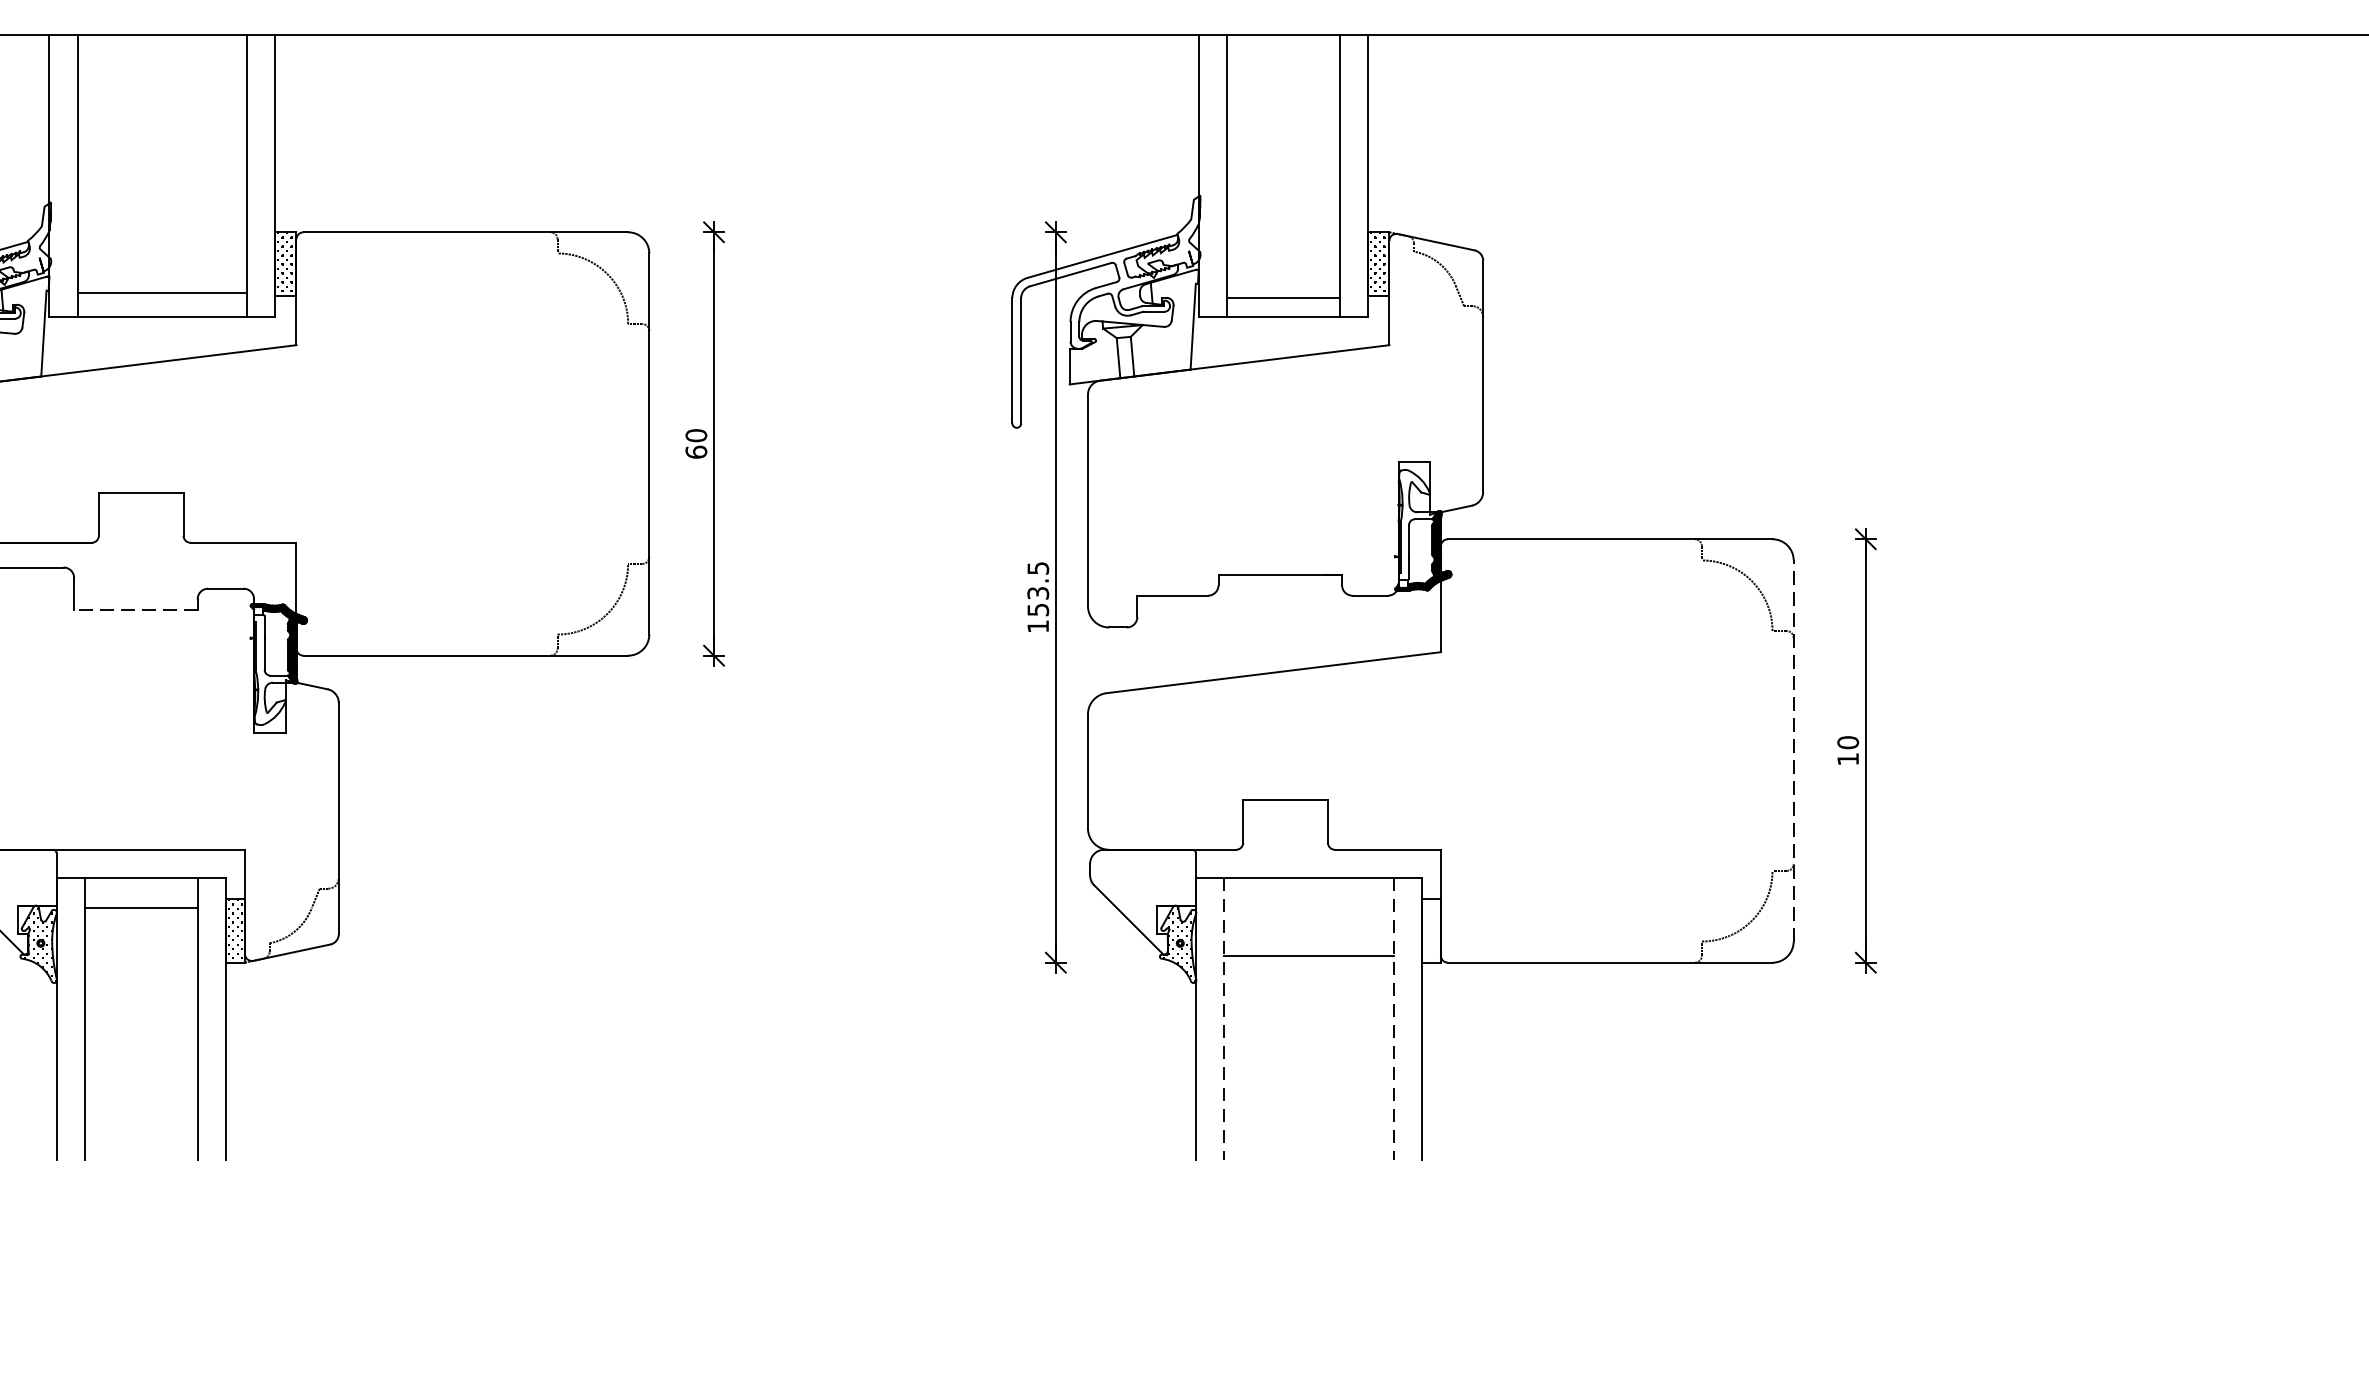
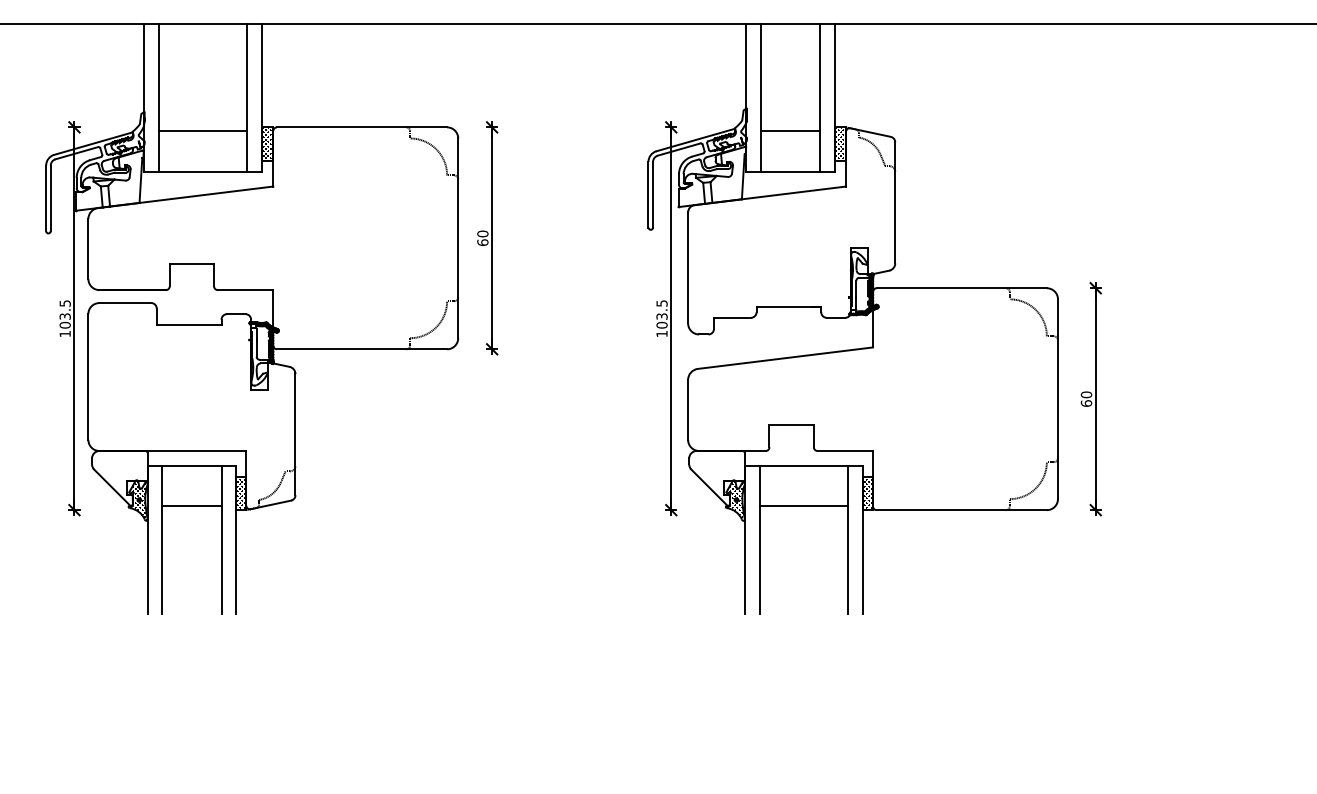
line: (161, 293) -> (202, 131), moved
line: (1283, 299) -> (790, 131), moved
text: (1037, 608) -> (661, 324), 153.5 -> 103.5
line: (134, 610) -> (188, 325), dashed -> solid
line: (1792, 751) -> (1057, 399), dashed -> solid
text: (1848, 759) -> (1086, 403), 10 -> 60
line: (140, 907) -> (191, 506), moved
hatch: (1430, 930) -> (867, 493), added
line: (1224, 1018) -> (759, 539), dashed -> solid
line: (1394, 1018) -> (848, 539), dashed -> solid

